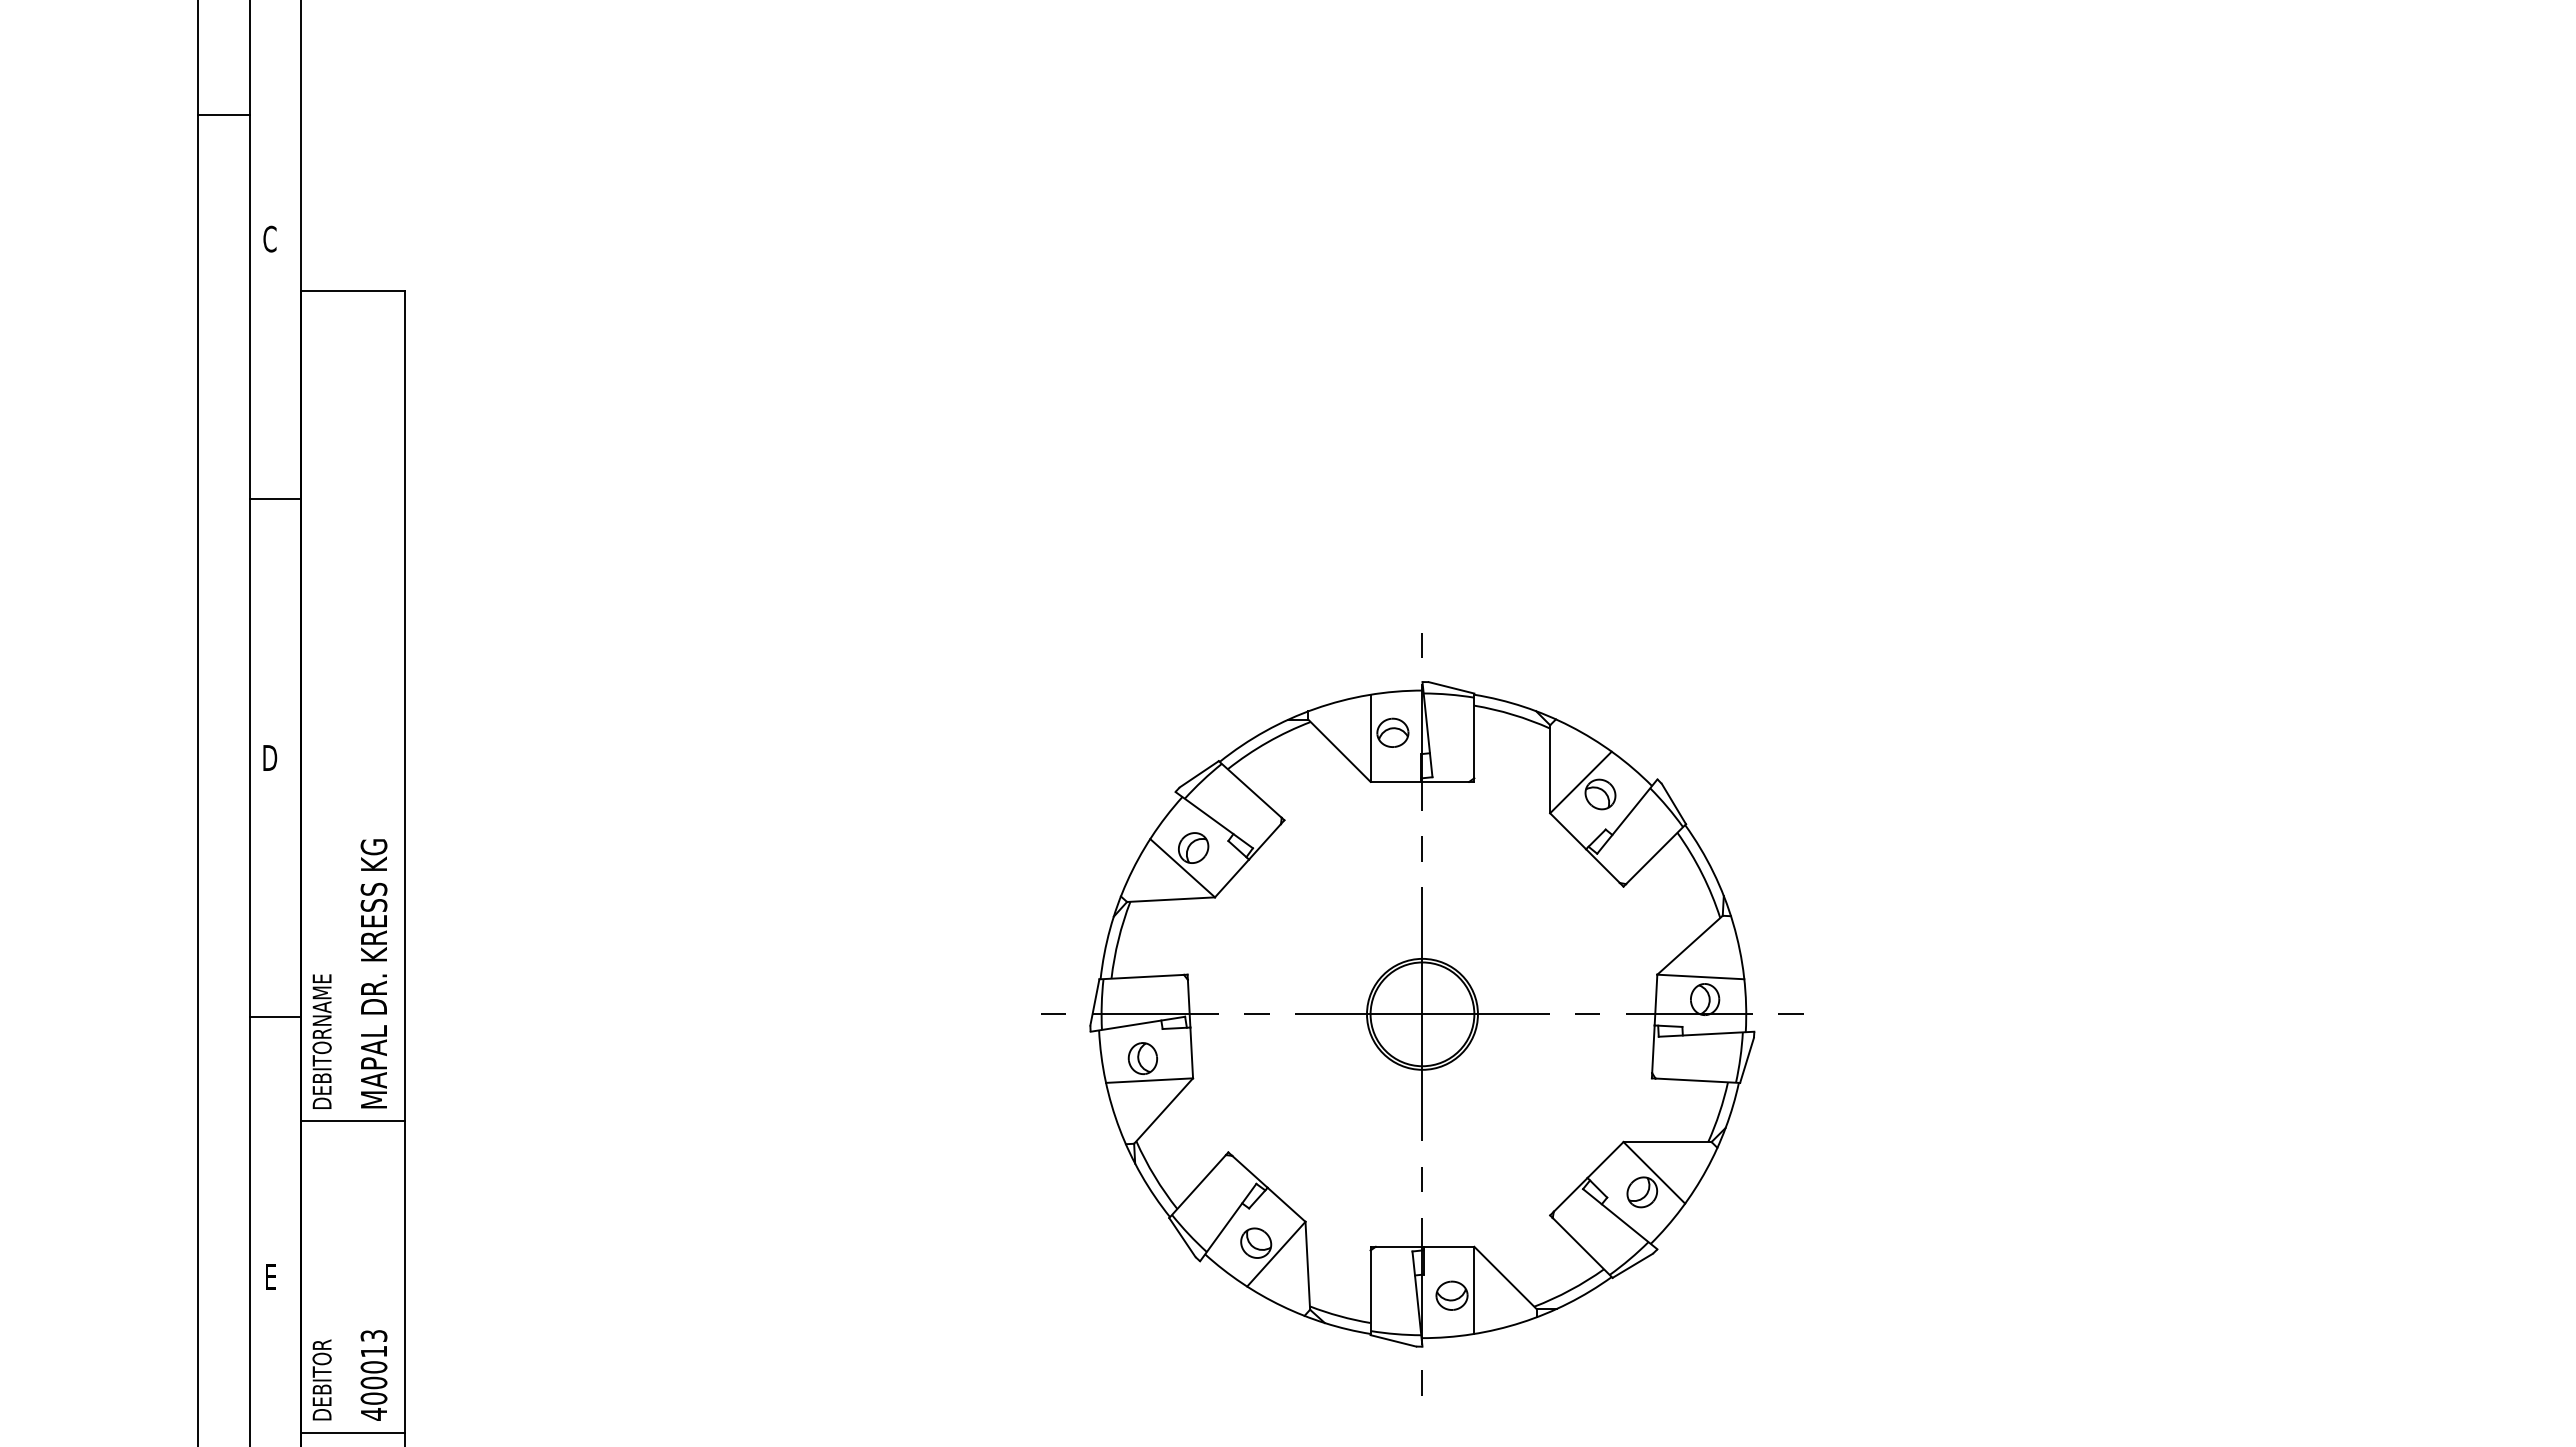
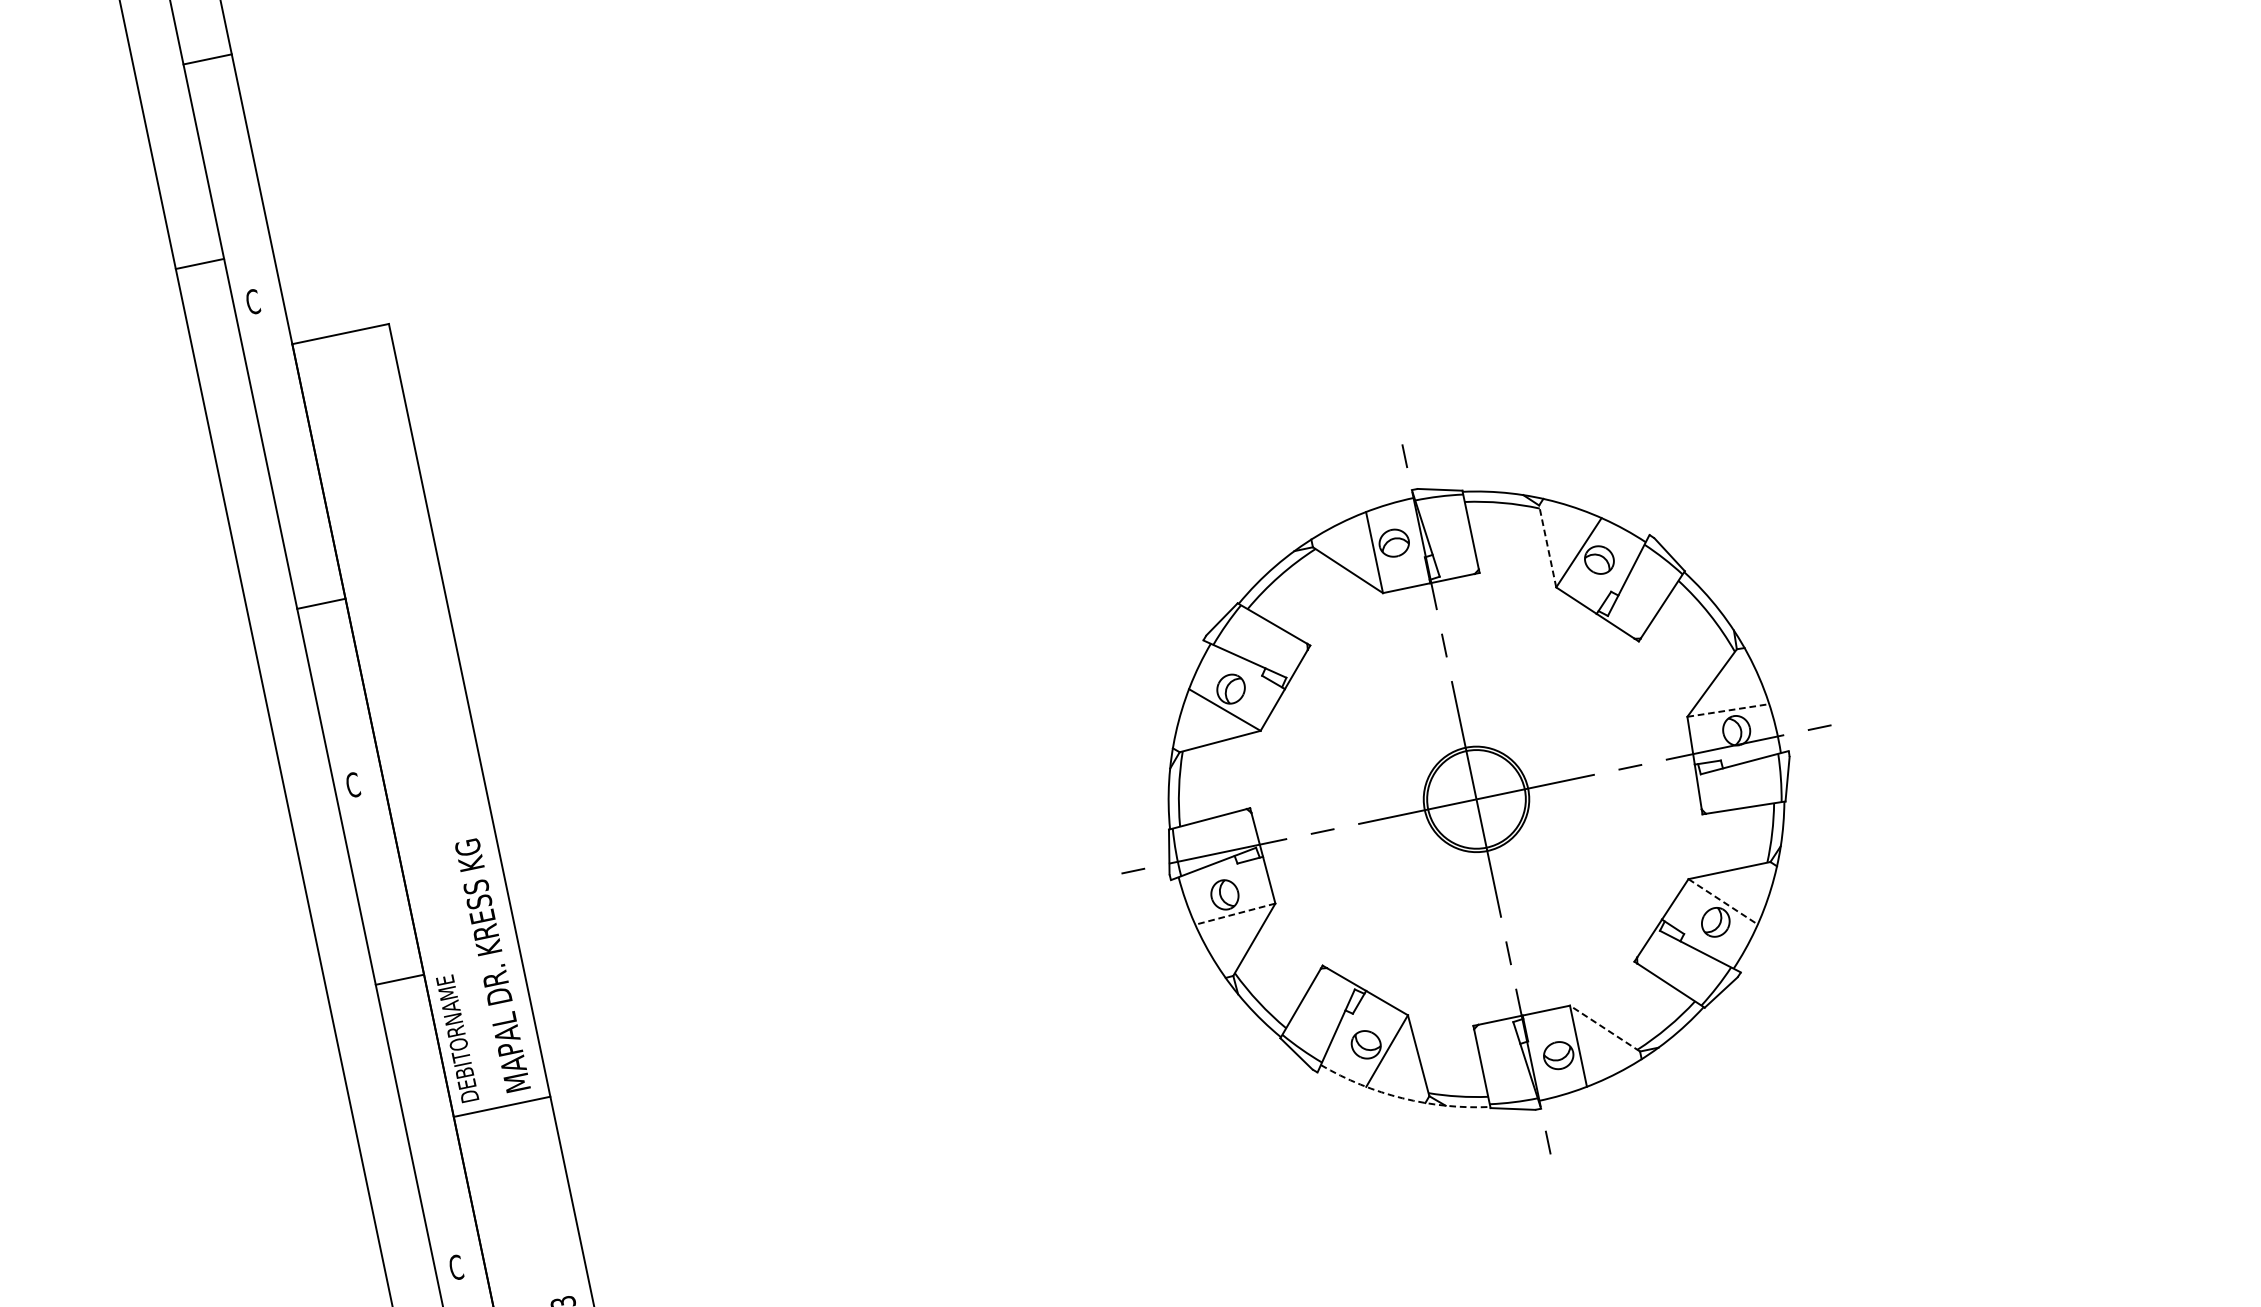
line: (223, 114) -> (199, 263), moved
line: (275, 498) -> (321, 603), moved
text: (269, 757) -> (353, 784), D -> C
line: (1550, 768) -> (1547, 545), solid -> dashed
line: (1700, 976) -> (1727, 710), solid -> dashed
line: (275, 1017) -> (399, 979), moved
line: (1149, 1080) -> (1235, 914), solid -> dashed
line: (1654, 1172) -> (1723, 901), solid -> dashed
text: (271, 1276) -> (456, 1267), E -> C
line: (1505, 1277) -> (1604, 1028), solid -> dashed
arc: (1282, 1306) -> (1403, 1098), solid -> dashed

